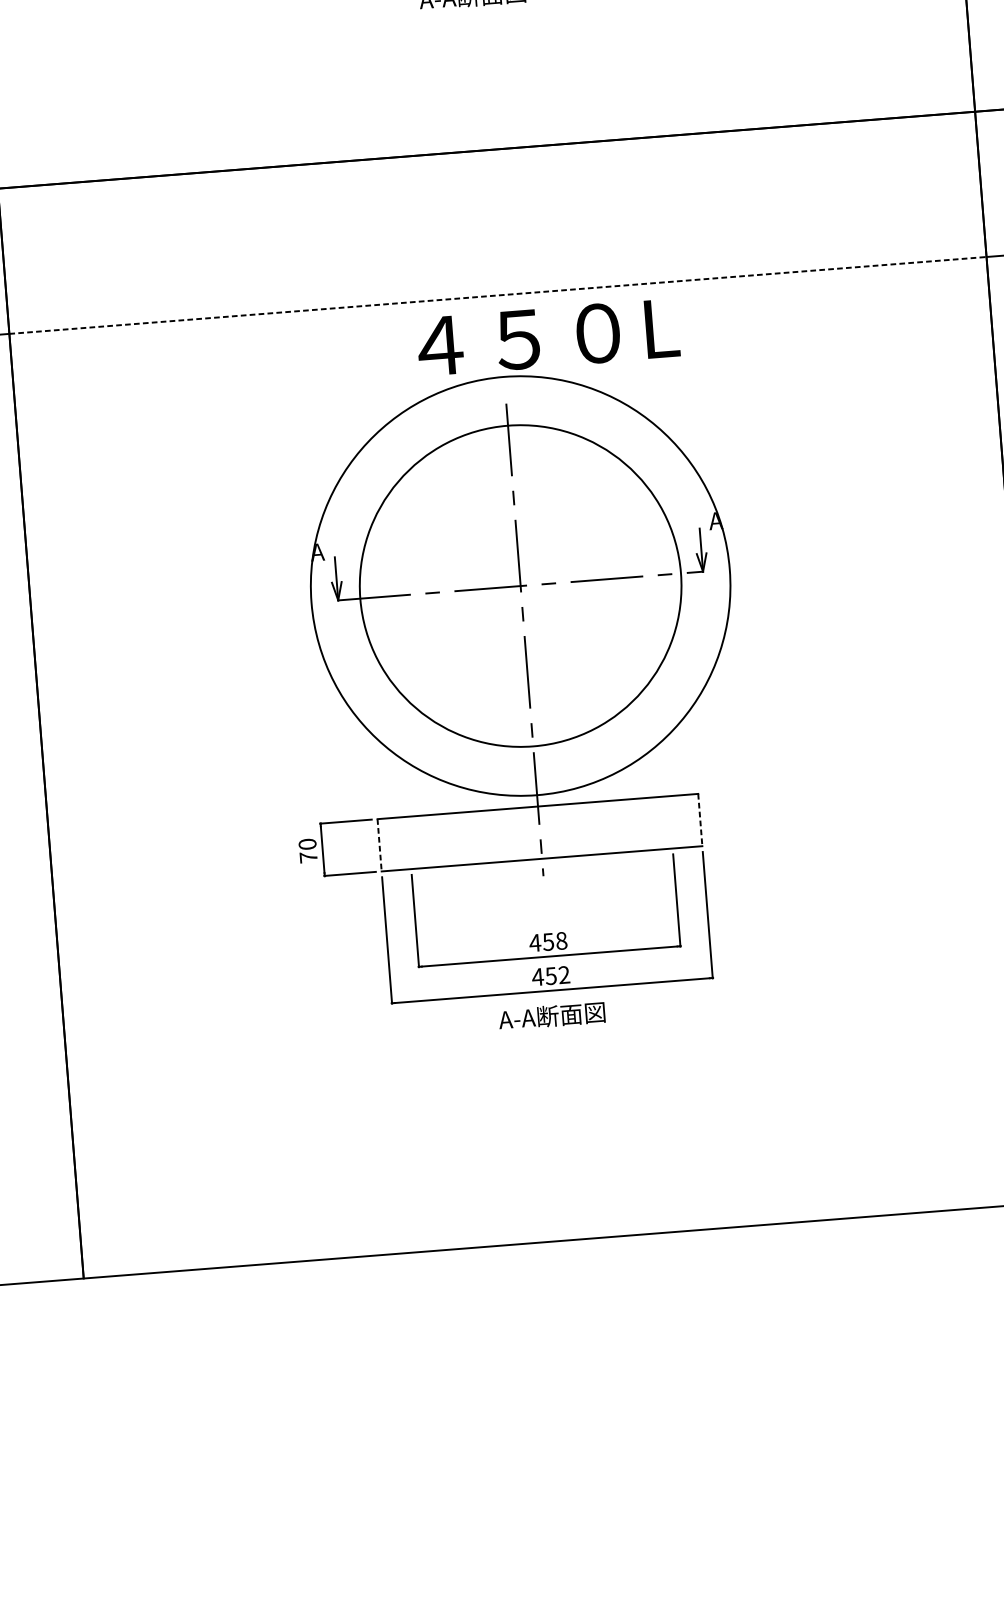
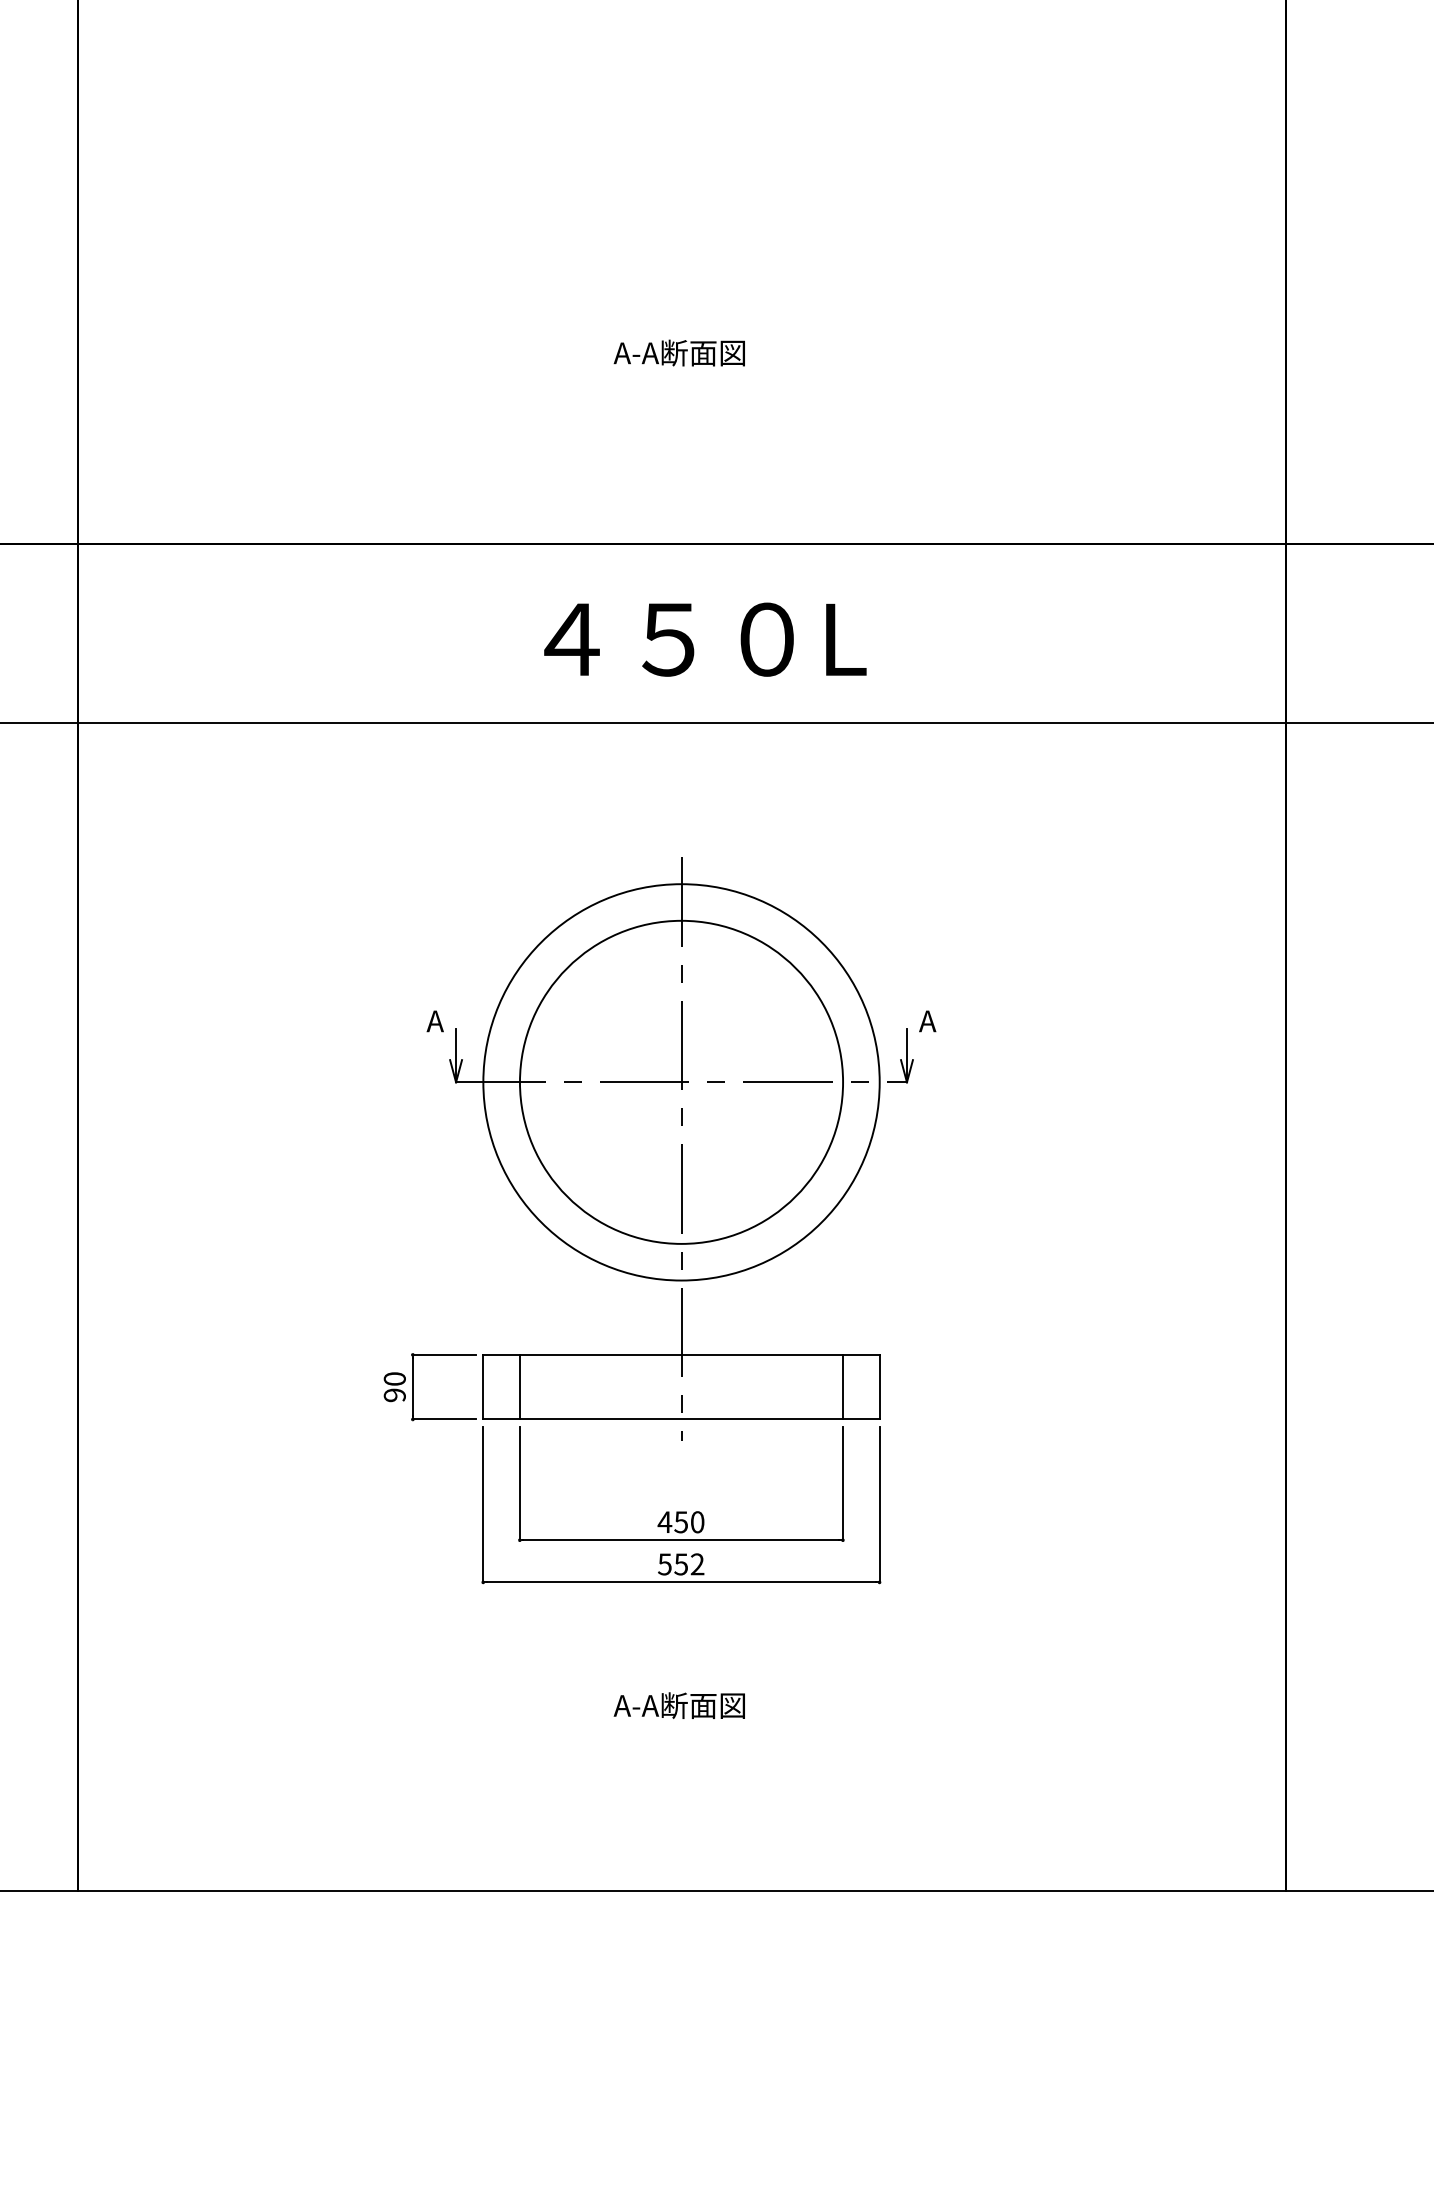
line: (497, 295) -> (681, 723), dashed -> solid
text: (548, 337) -> (705, 639), moved
circle: (520, 585) -> (681, 1081), size x0.62
line: (700, 820) -> (879, 1387), dashed -> solid
line: (670, 821) -> (842, 1386), added
line: (408, 842) -> (519, 1386), added
line: (379, 845) -> (483, 1387), dashed -> solid
text: (308, 857) -> (394, 1395), 70 -> 90
text: (561, 941) -> (697, 1522), 458 -> 450
text: (537, 977) -> (664, 1564), 452 -> 552
text: (551, 1016) -> (678, 1705), moved

